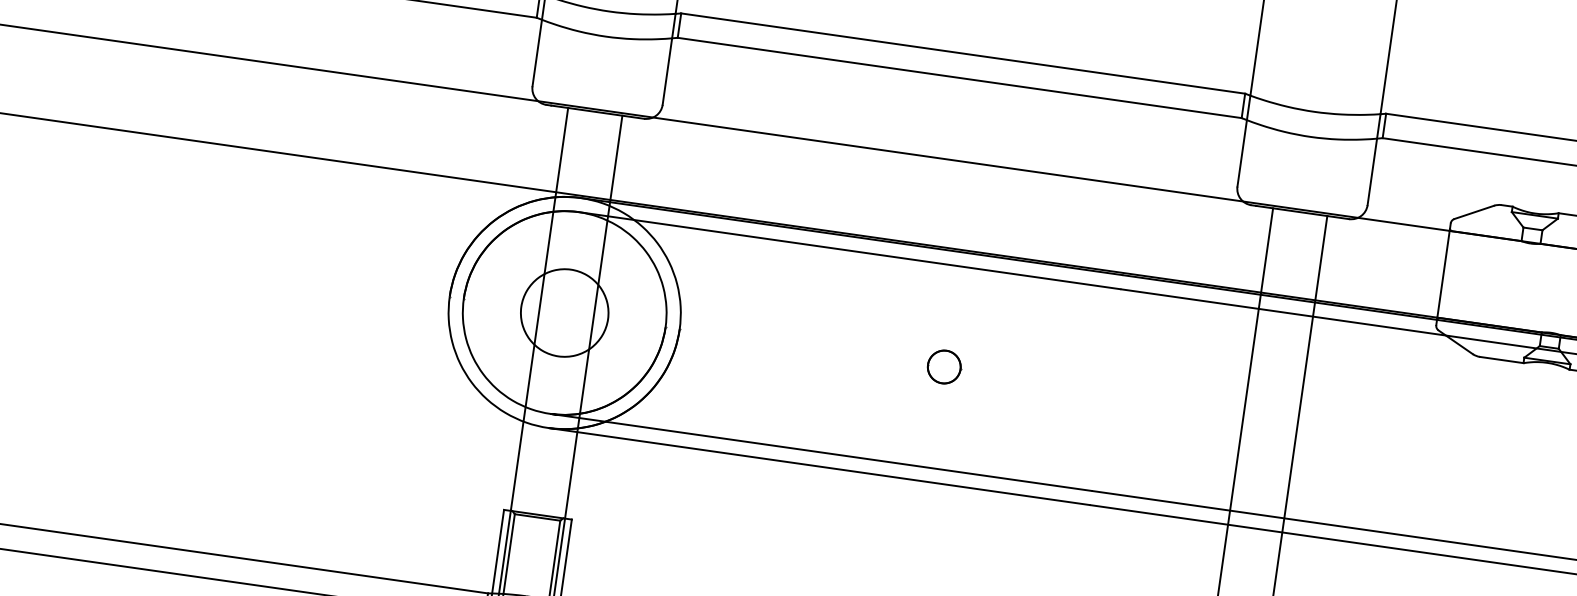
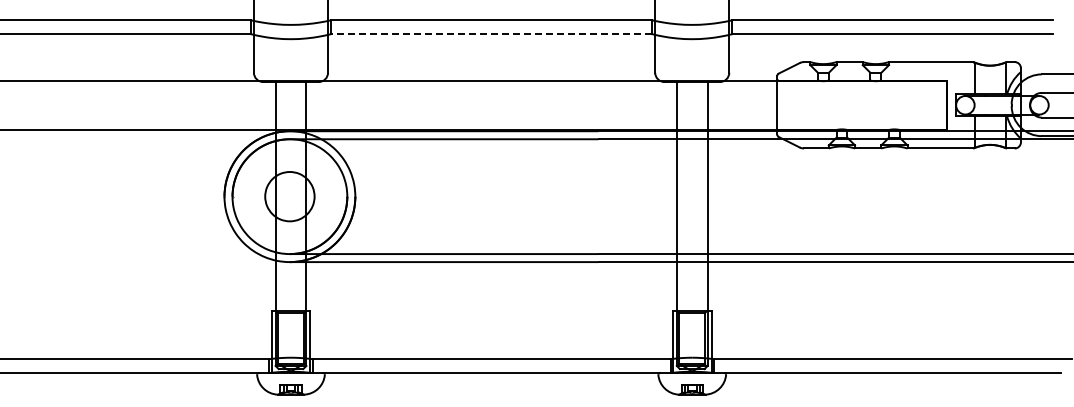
line: (959, 78) -> (491, 34), solid -> dashed
part: (943, 366) -> (505, 196), removed

